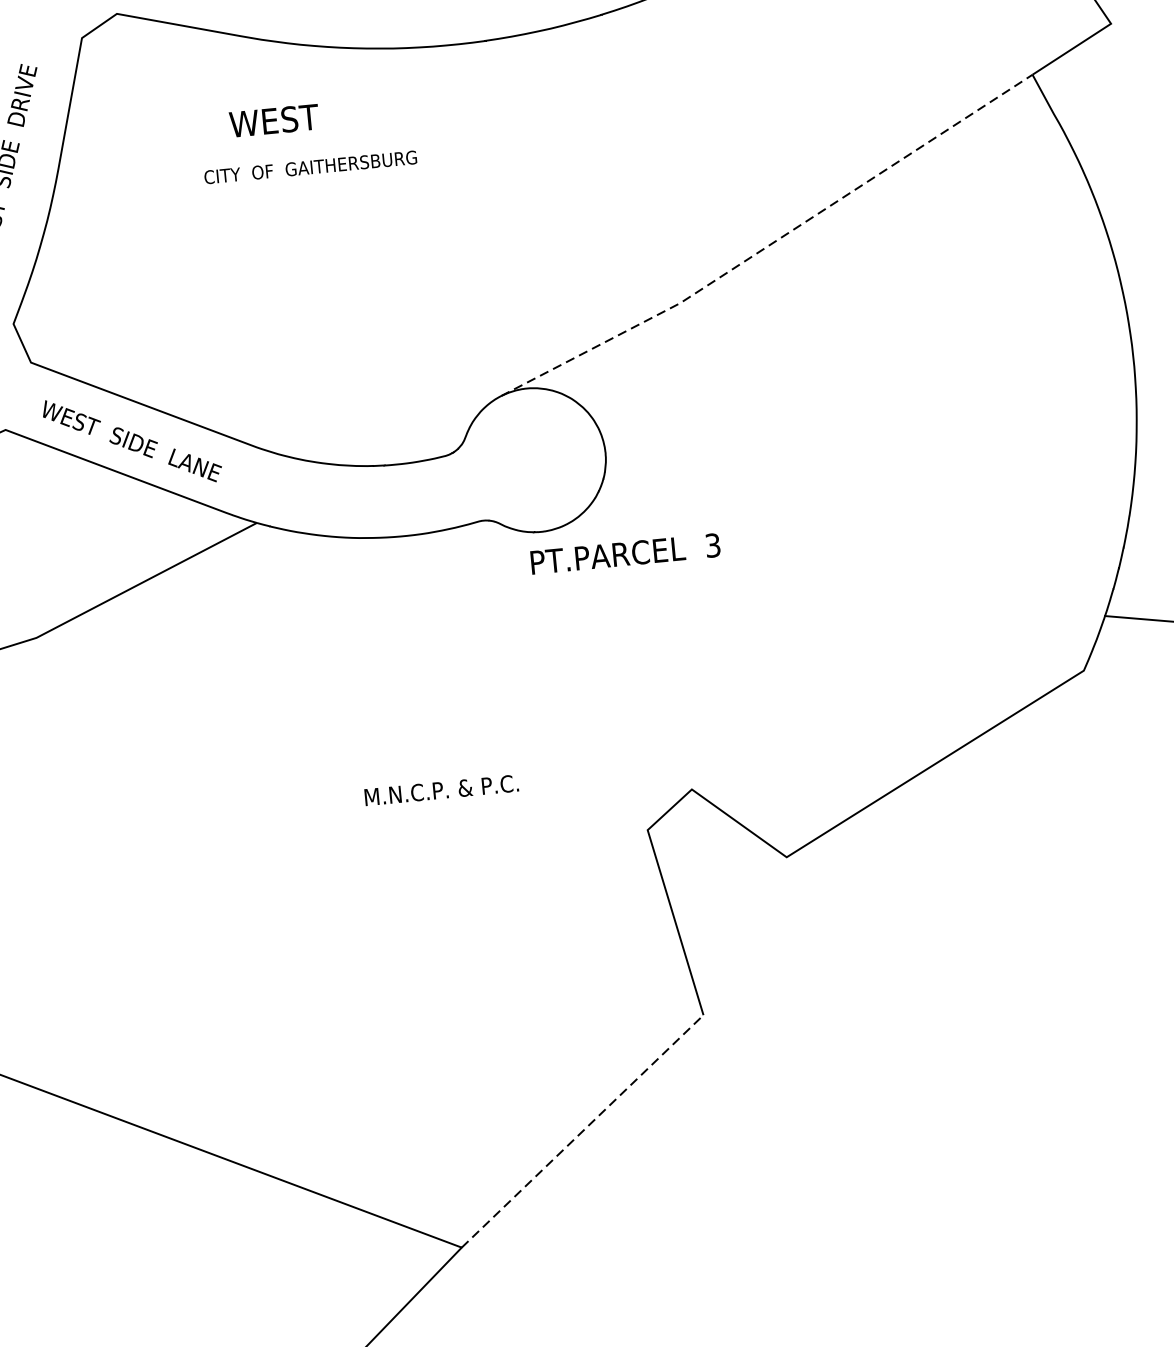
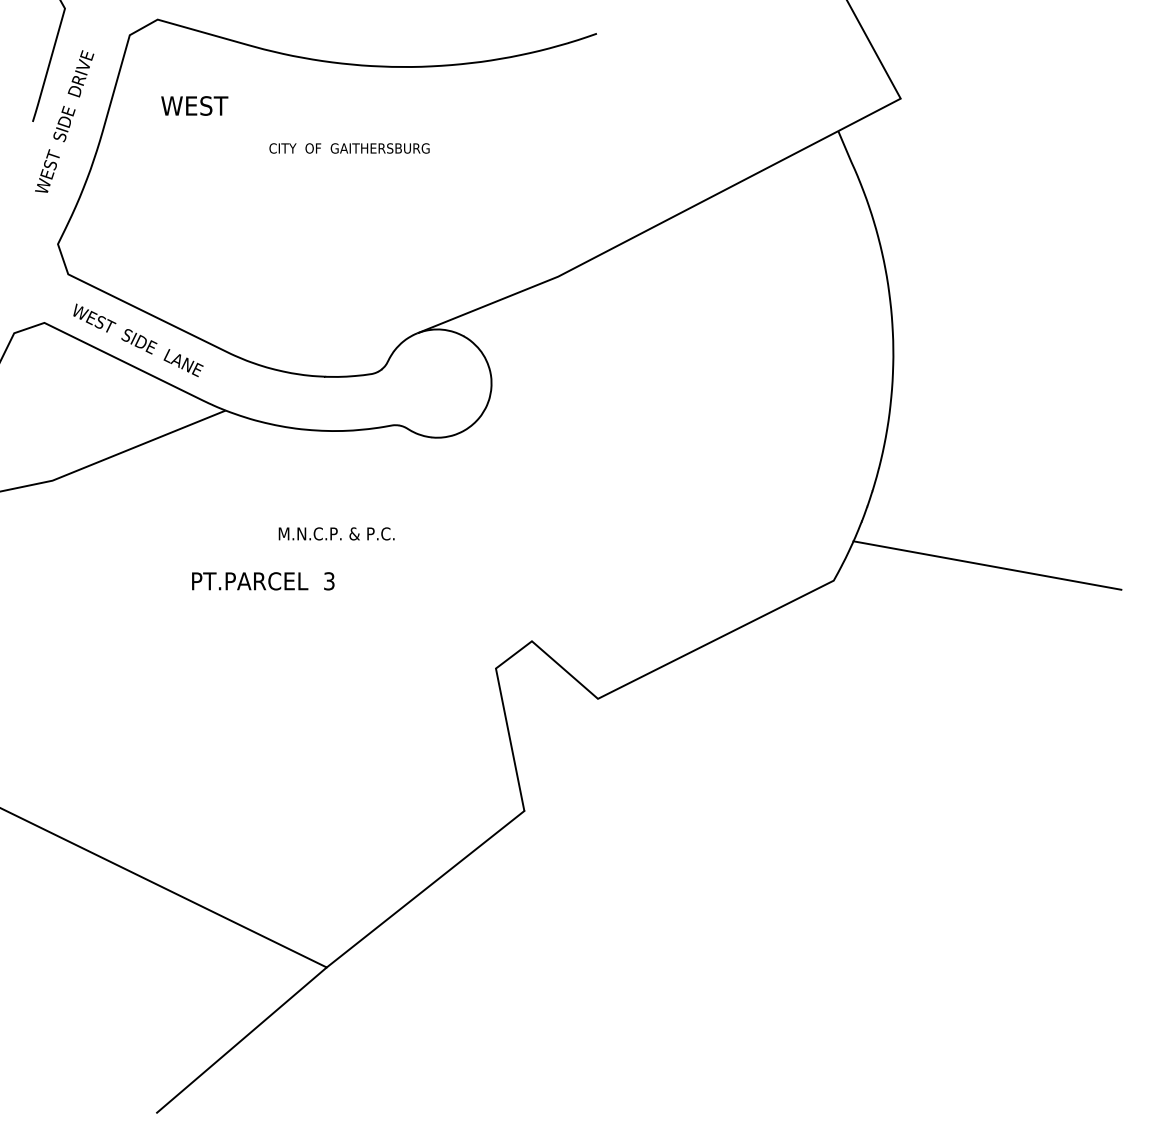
text: (273, 120) -> (194, 105), moved
text: (310, 167) -> (349, 148), moved
line: (771, 243) -> (630, 238), dashed -> solid
text: (625, 554) -> (263, 581), moved
text: (441, 789) -> (336, 533), moved
line: (582, 1130) -> (425, 888), dashed -> solid

